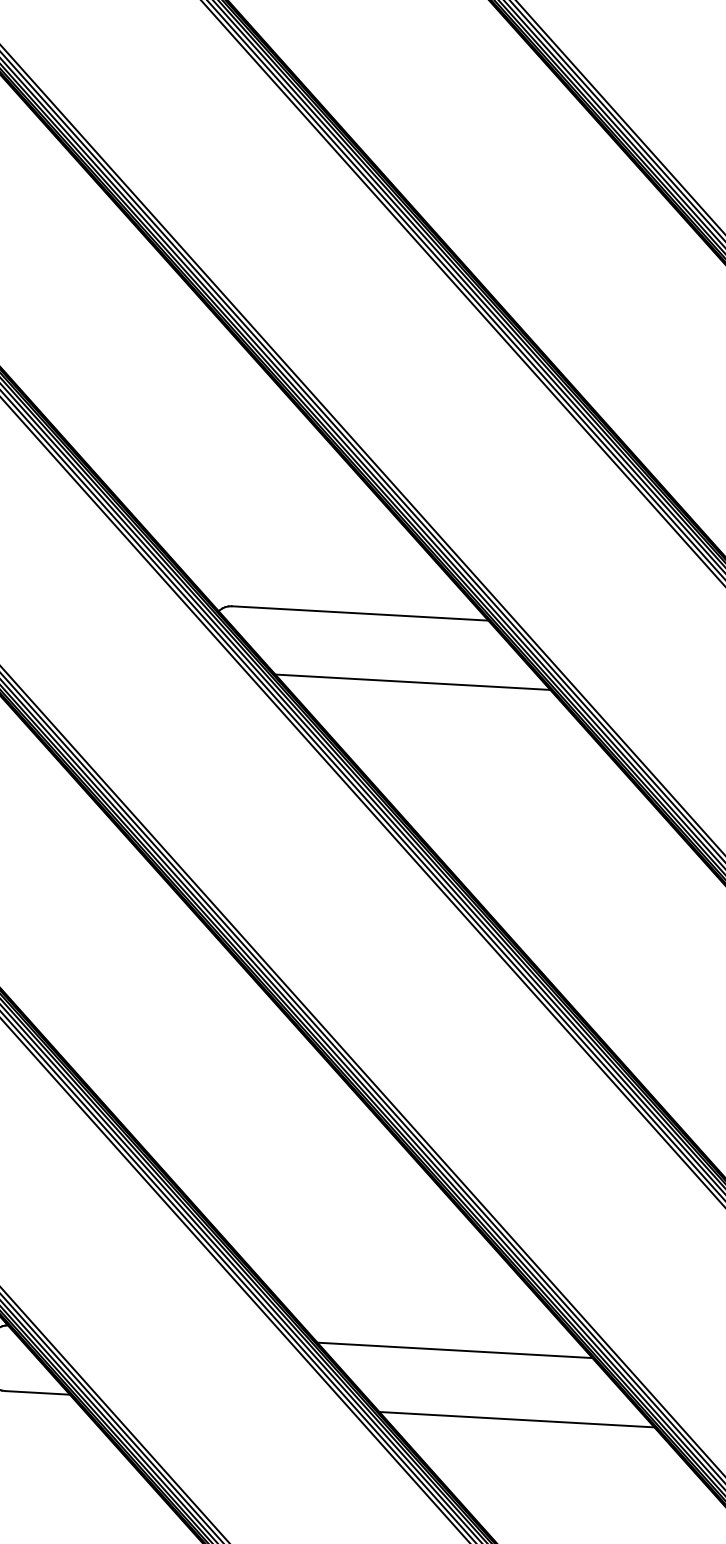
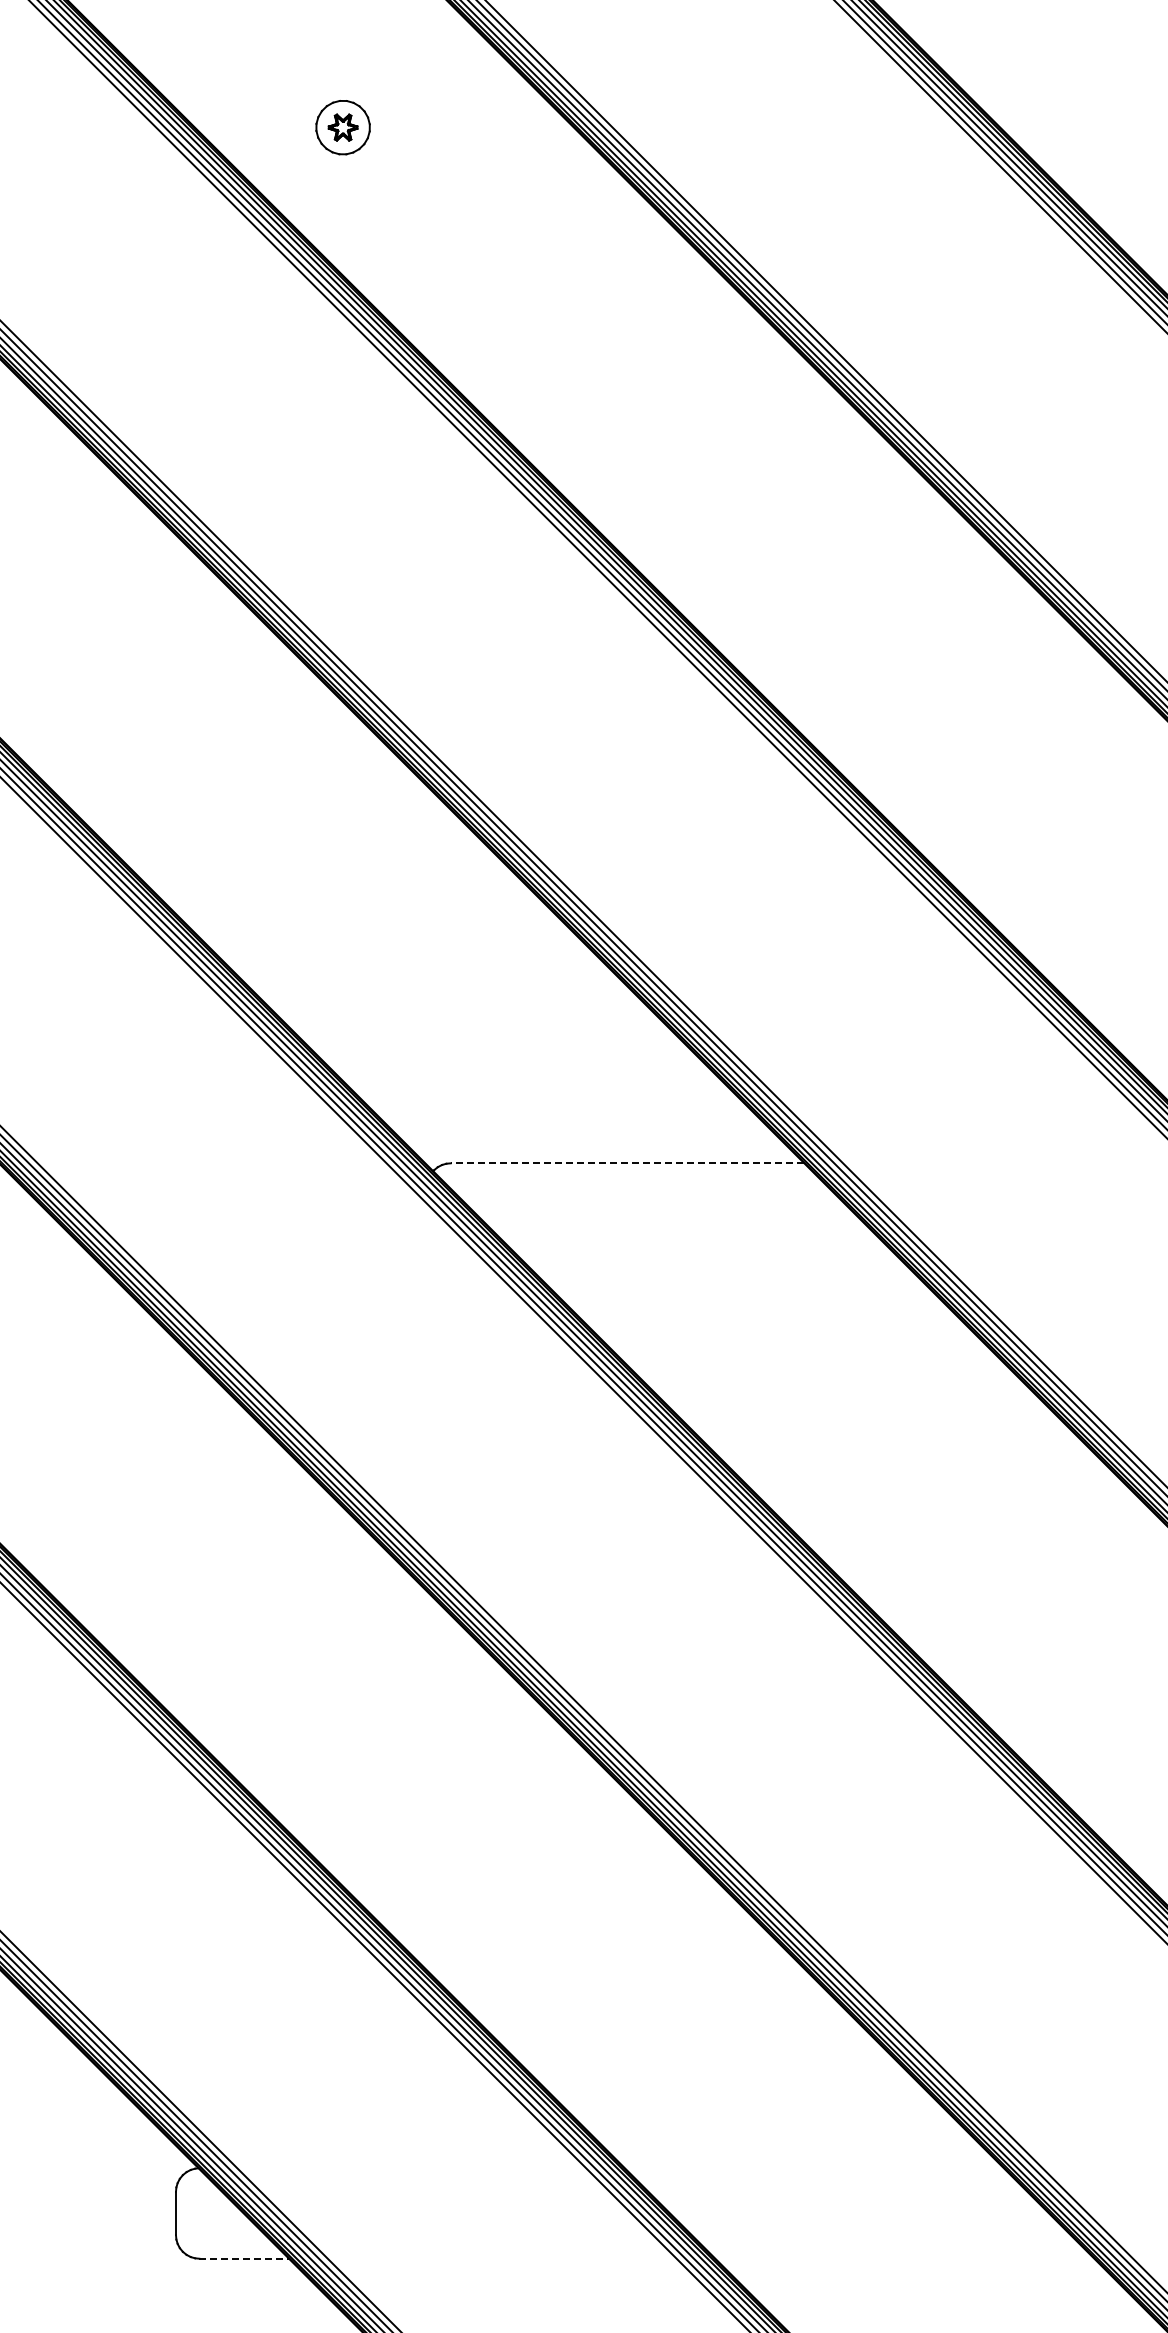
line: (360, 613) -> (627, 1163), solid -> dashed
line: (412, 682) -> (704, 1253), removed
line: (454, 1350) -> (813, 2168), removed
line: (37, 1392) -> (244, 2258), solid -> dashed
line: (516, 1419) -> (904, 2258), removed

